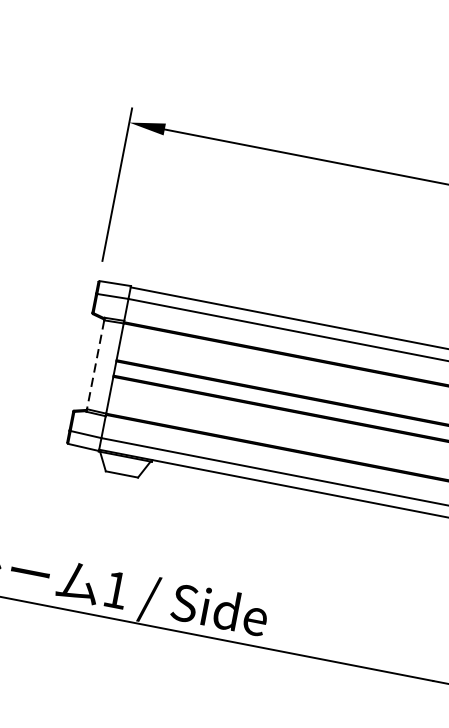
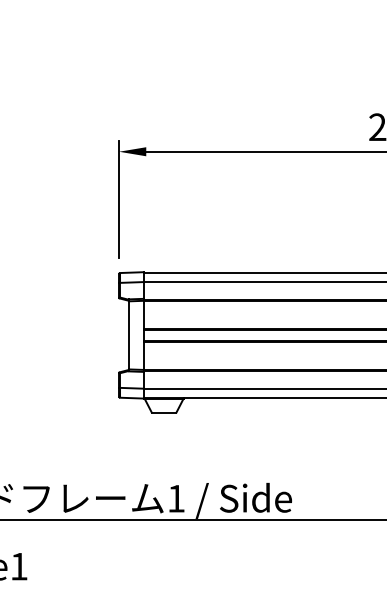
line: (94, 364) -> (128, 335), dashed -> solid

